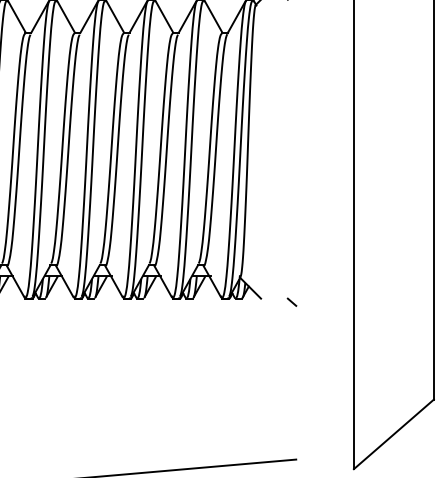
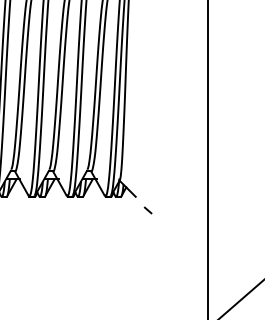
line: (291, 301) -> (147, 209), moved

